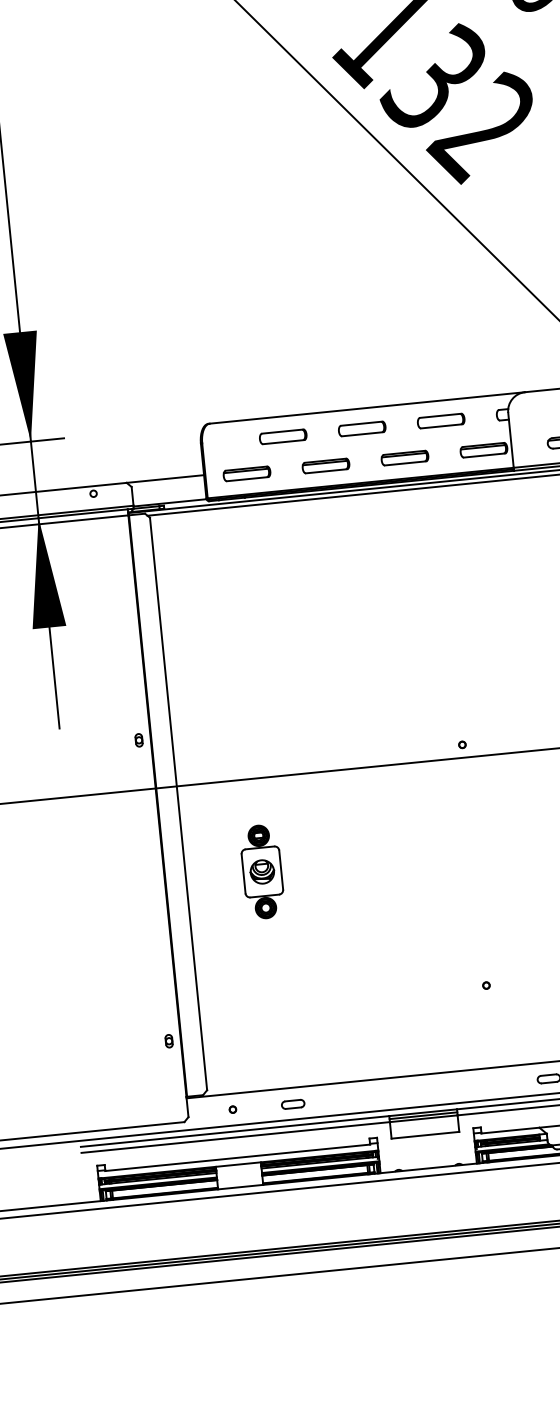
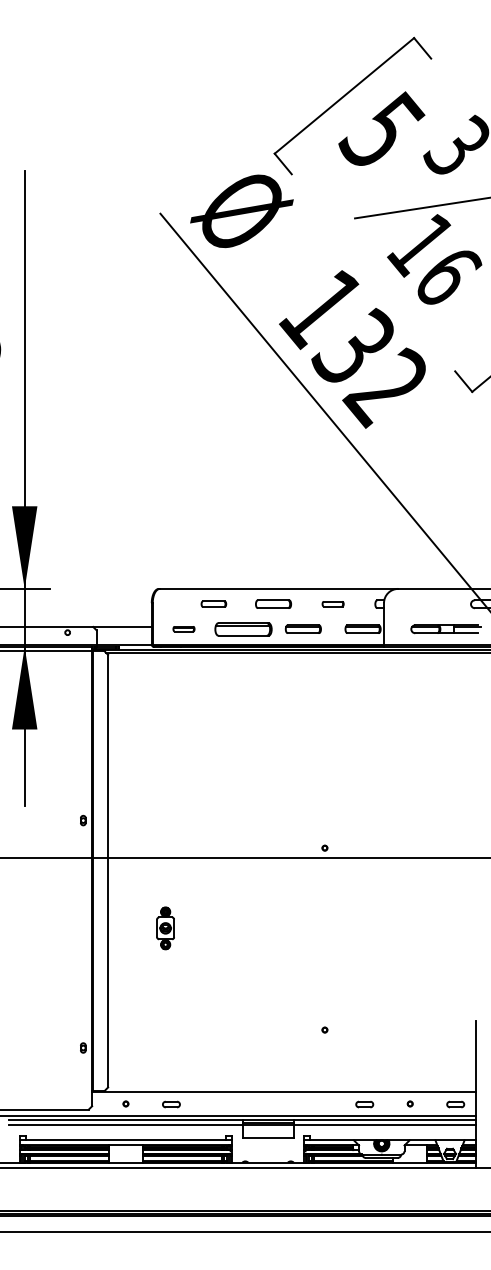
part: (440, 420) -> (332, 603), size x0.6
part: (282, 435) -> (213, 603), size x0.7
part: (325, 465) -> (243, 628), size x1.6
part: (246, 472) -> (183, 628), size x0.6
part: (262, 872) -> (165, 928), size x0.6

